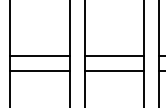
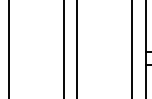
line: (39, 56) -> (36, 51), removed
line: (114, 56) -> (104, 51), removed
line: (39, 71) -> (36, 65), removed
line: (114, 71) -> (104, 65), removed

